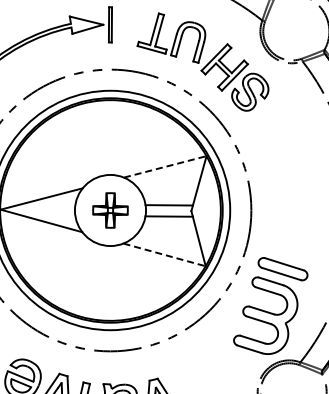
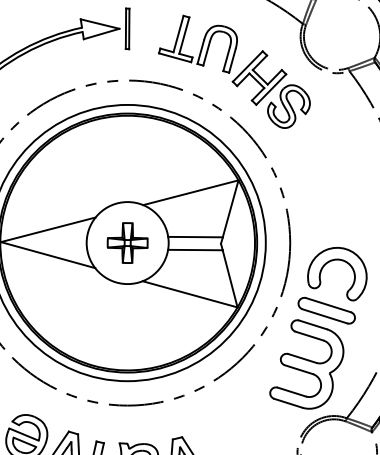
line: (165, 166) -> (191, 192), dashed -> solid
part: (288, 226) -> (333, 261), added
line: (164, 254) -> (190, 293), dashed -> solid

